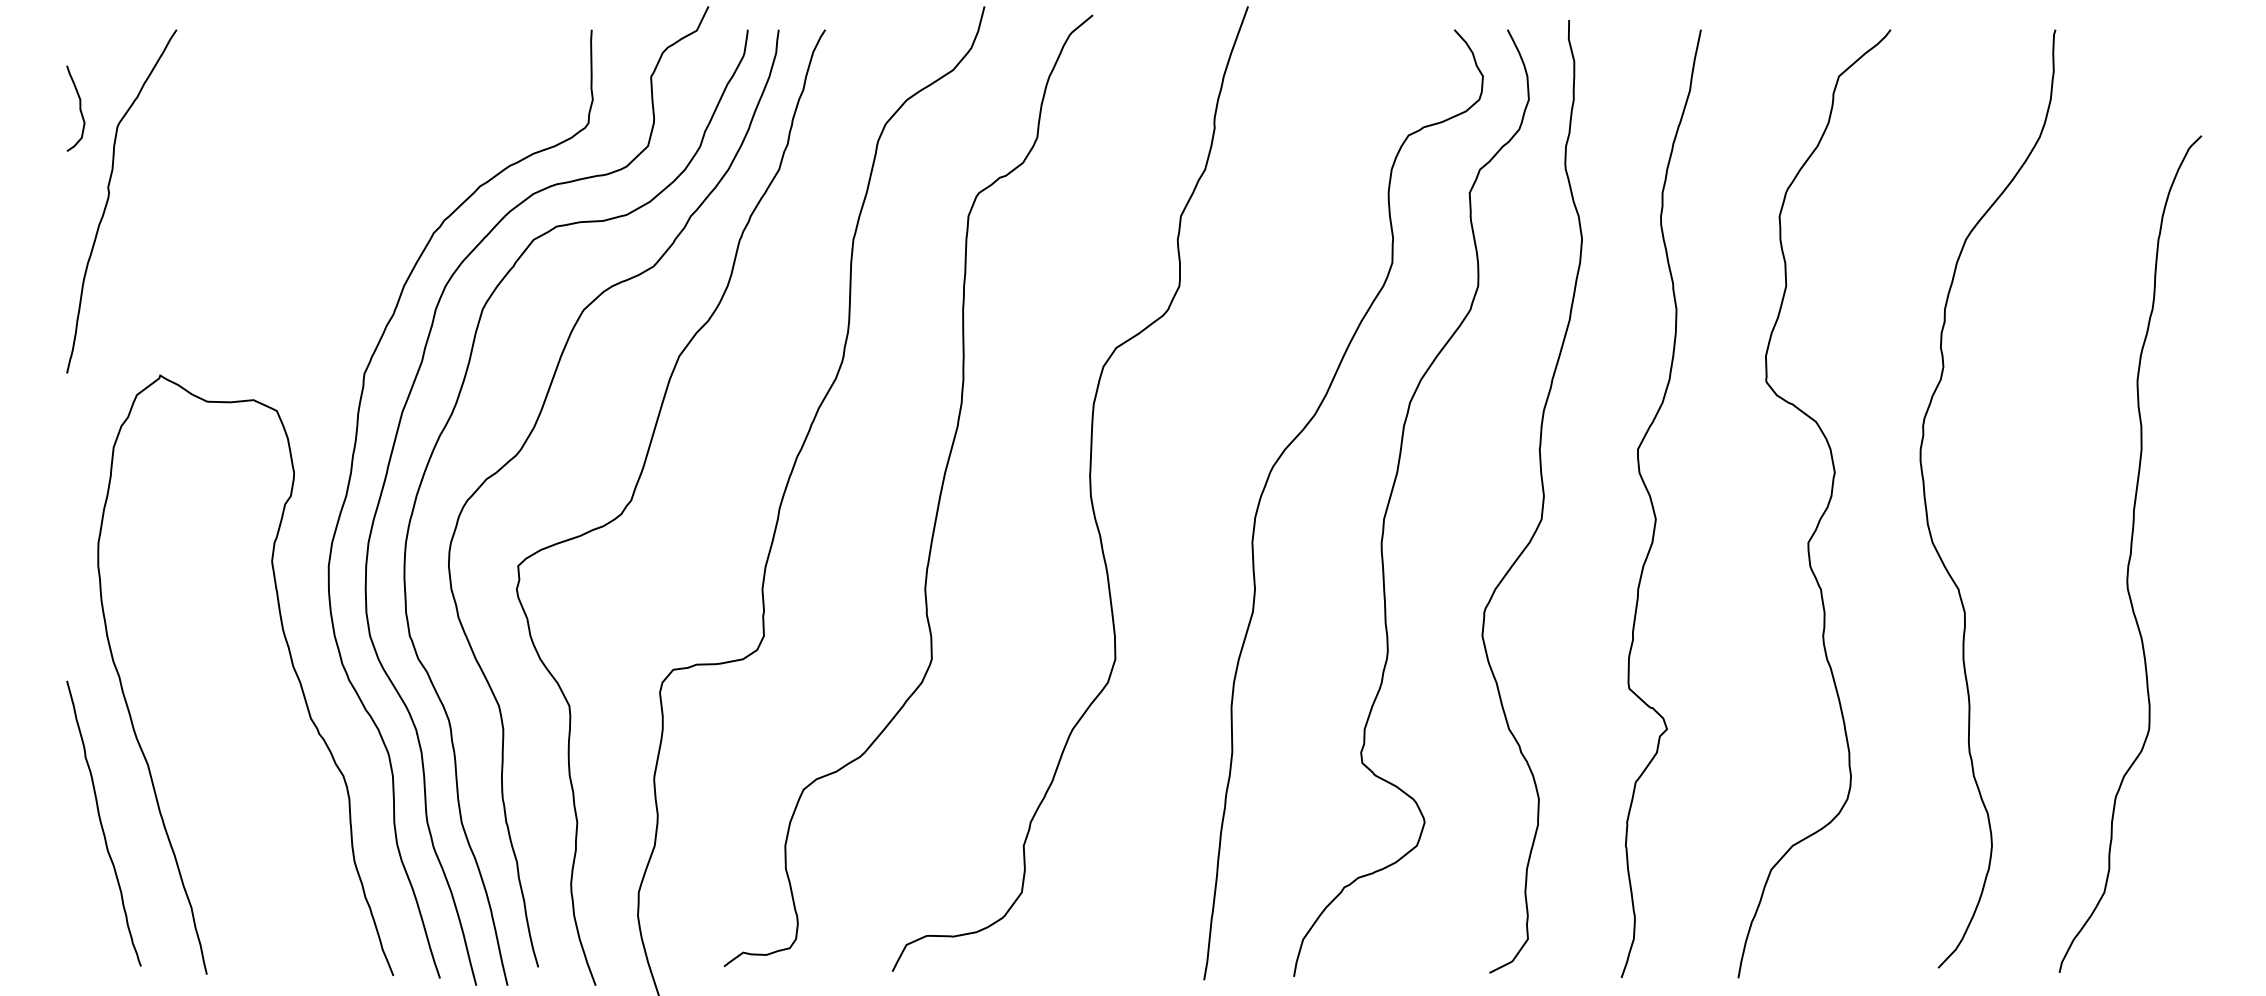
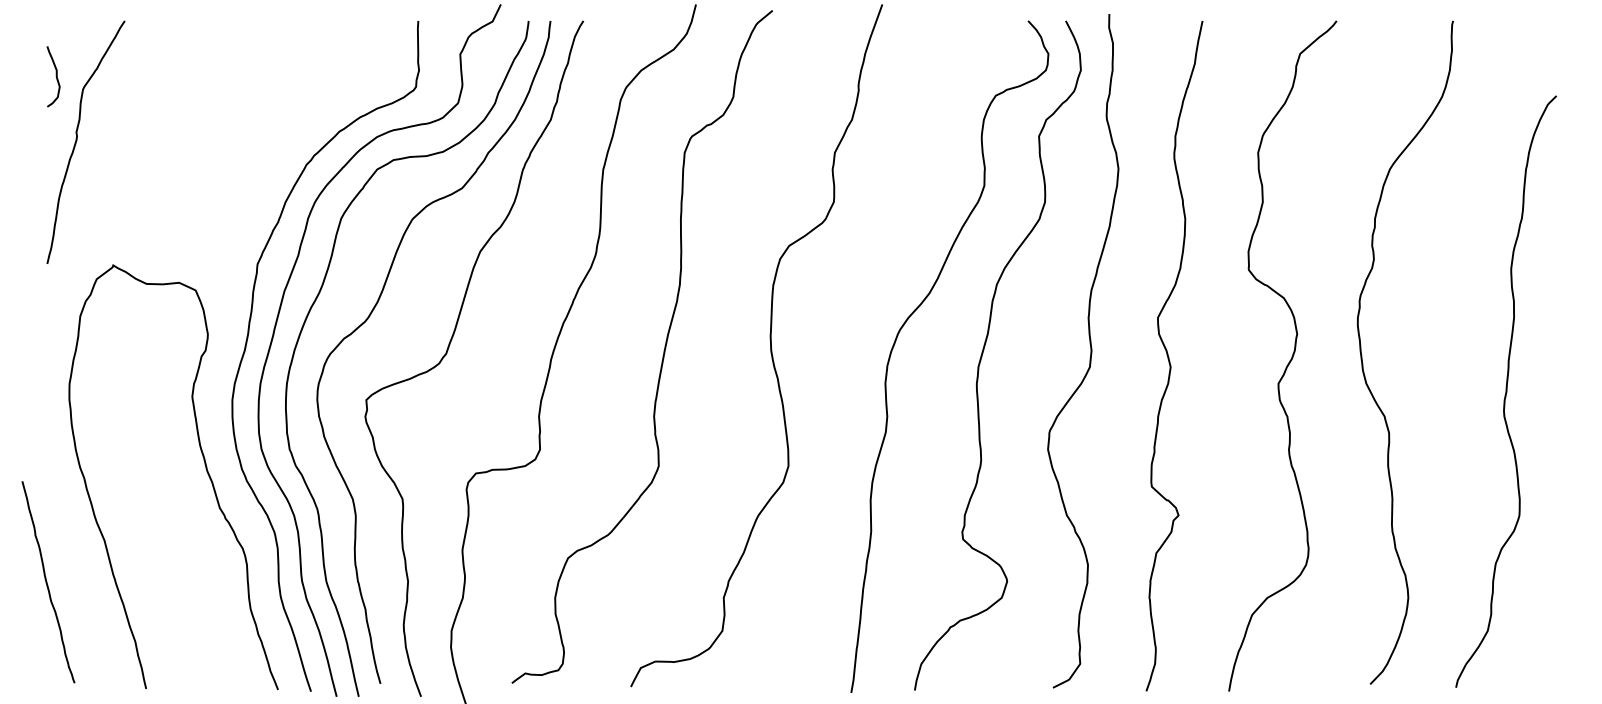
curve: (102, 824) -> (47, 582), moved

